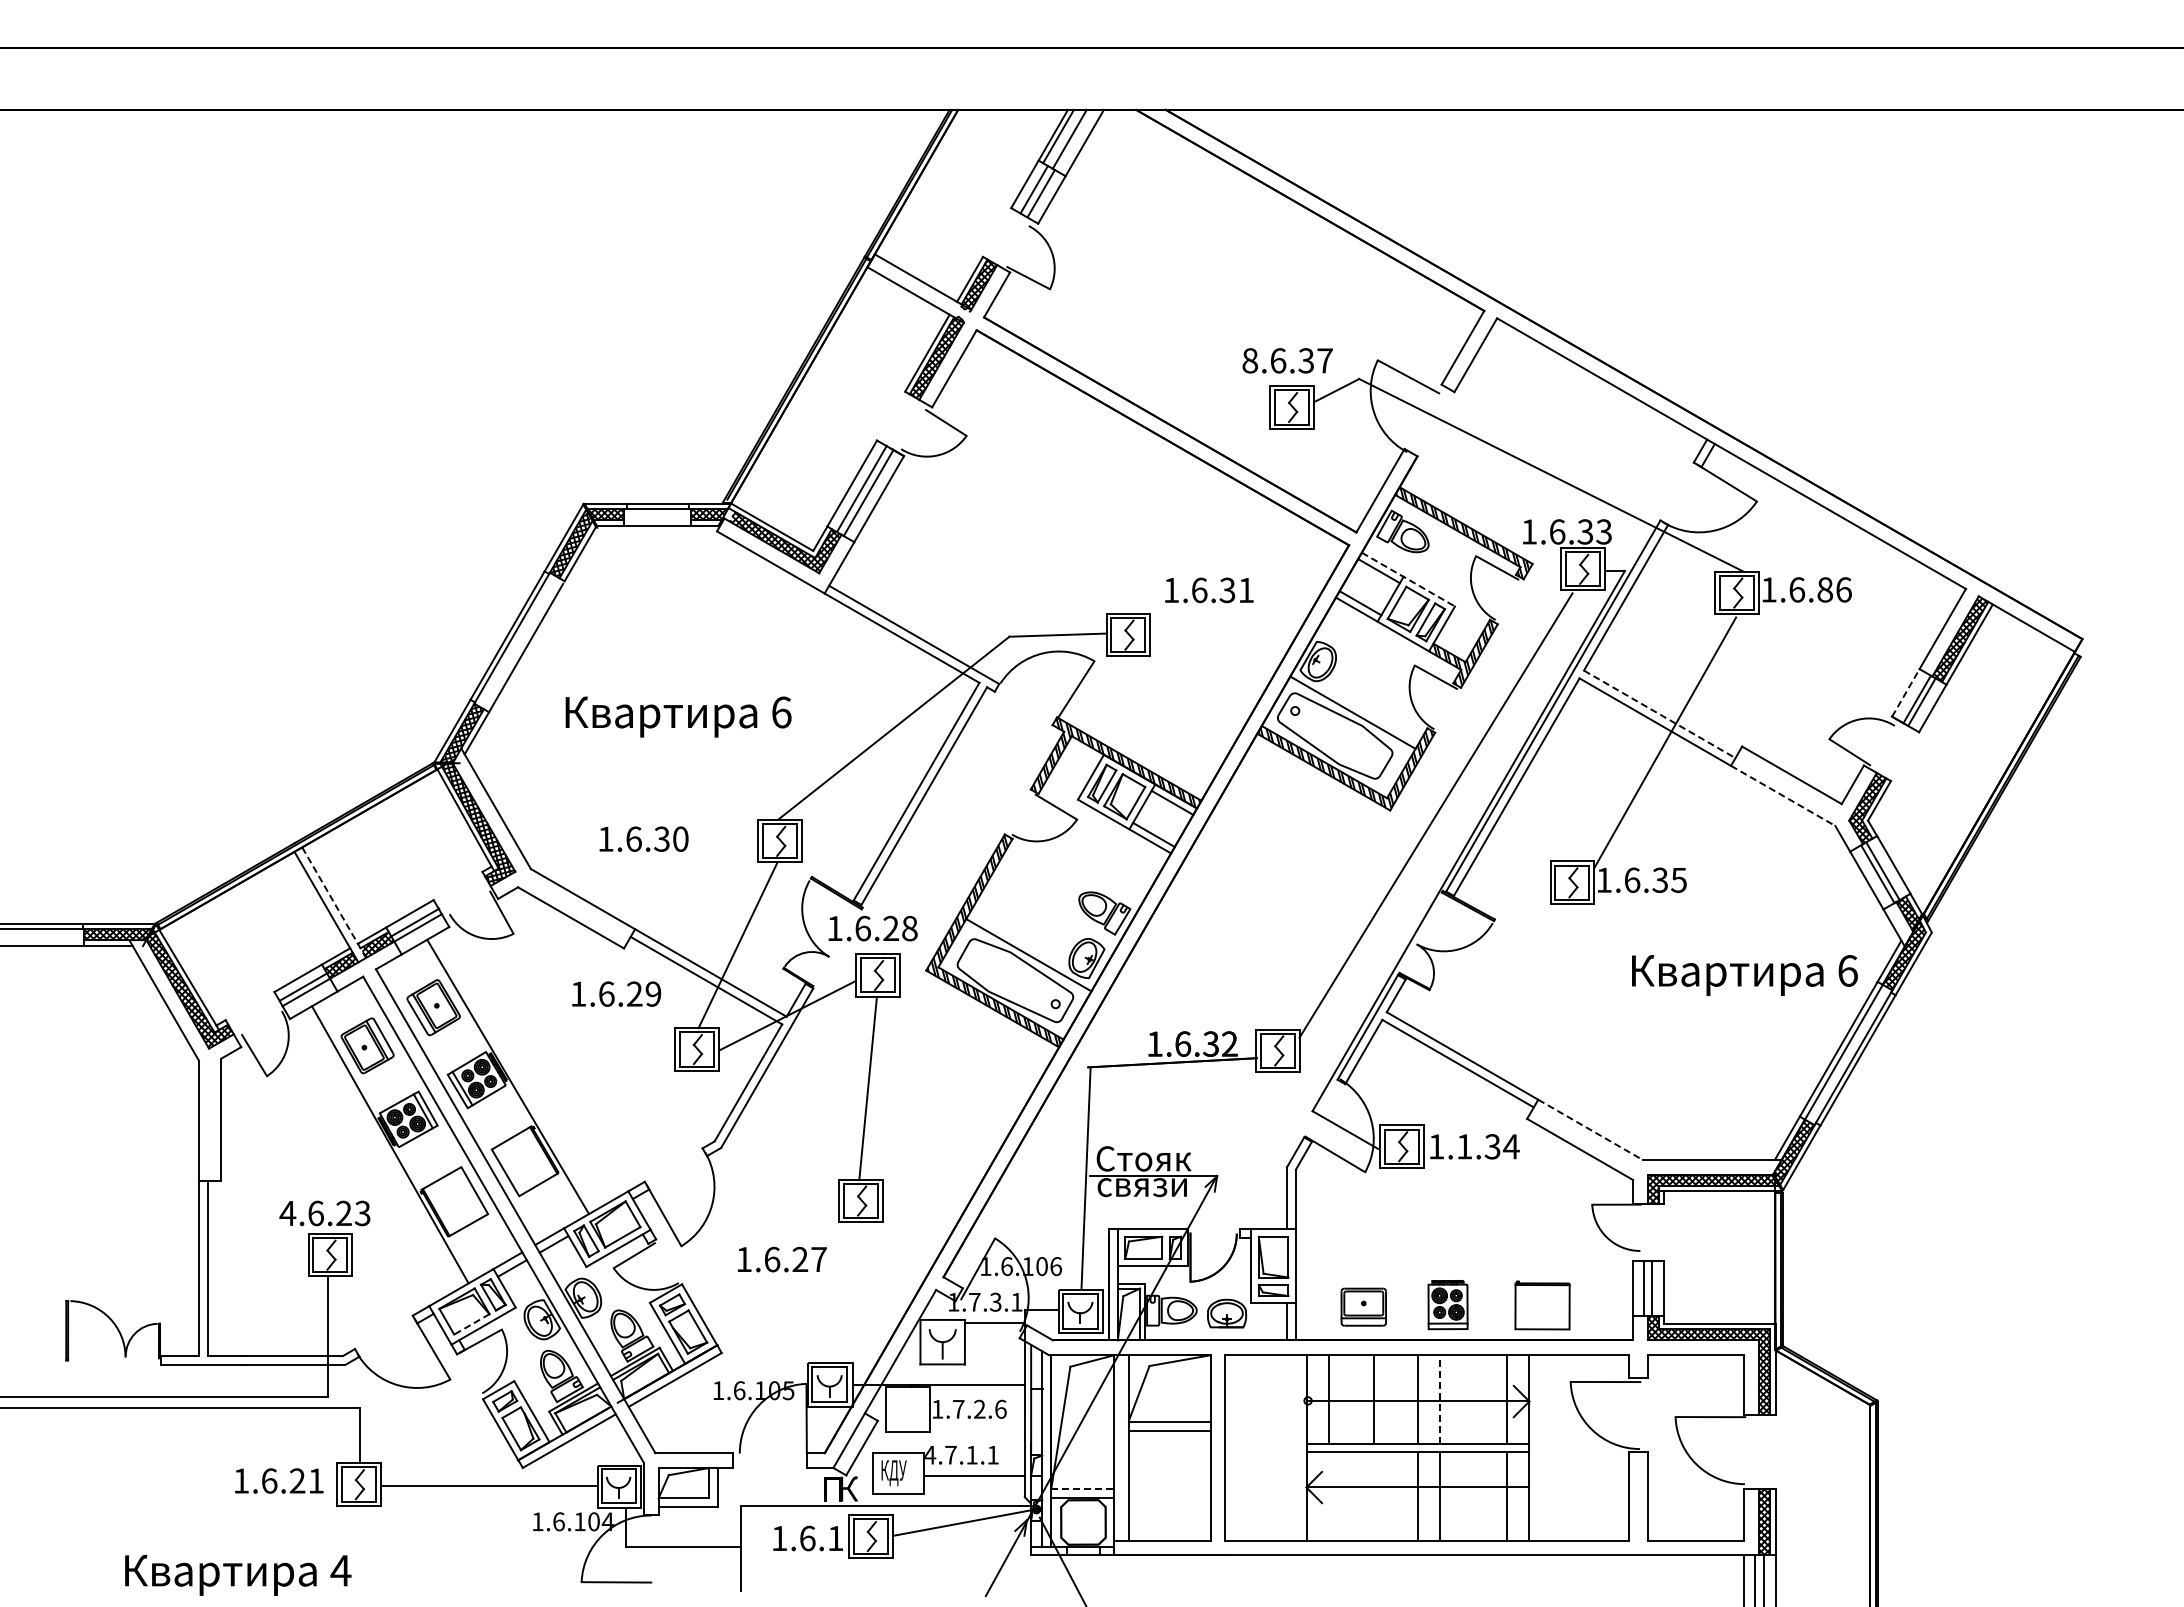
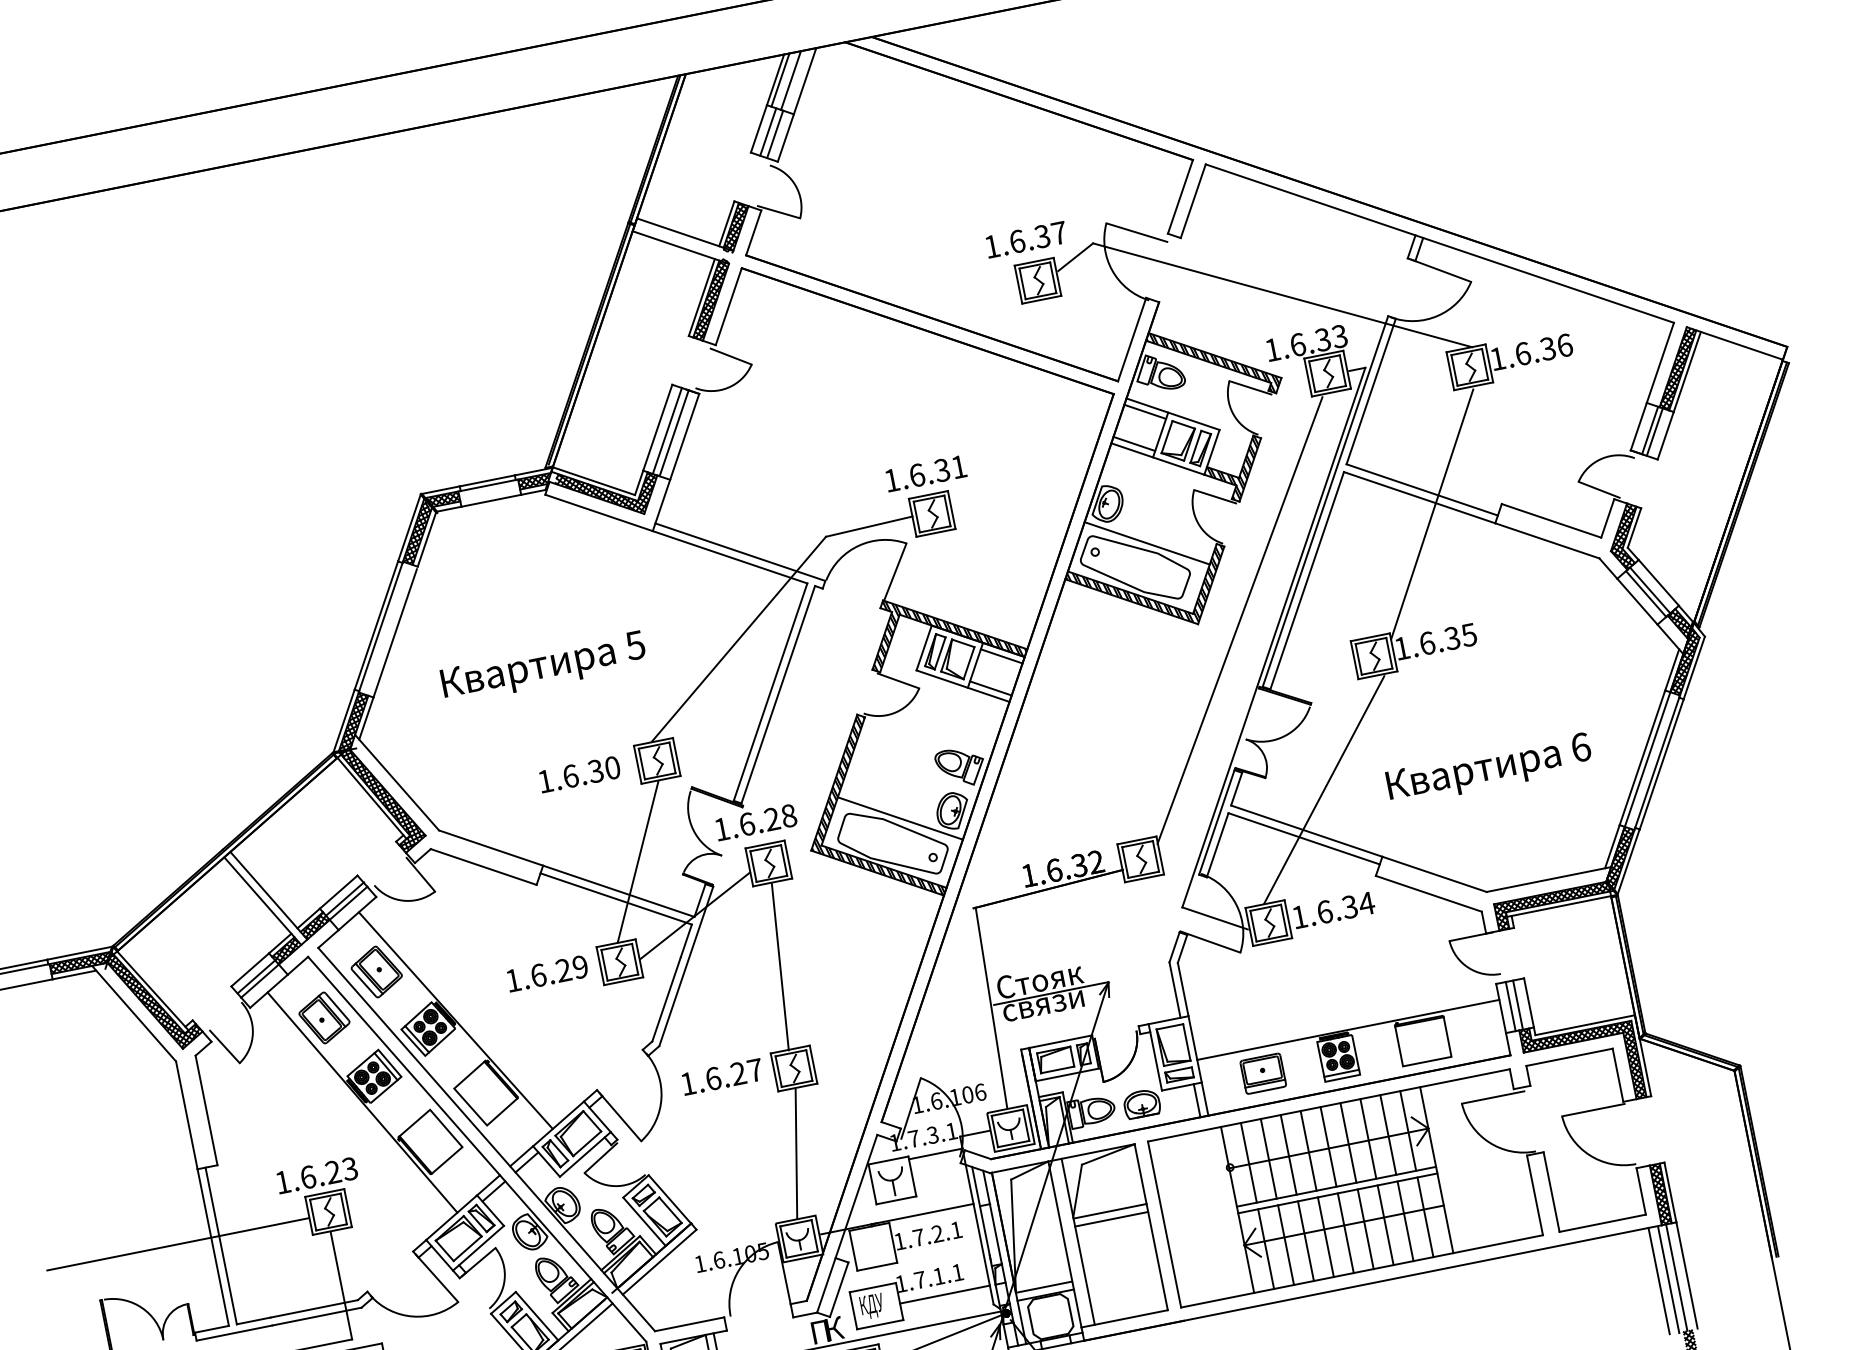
text: (1250, 360) -> (992, 246), 8.6.37 -> 1.6.37
line: (1408, 579) -> (1173, 414), dashed -> solid
text: (1825, 589) -> (1548, 348), 1.6.86 -> 1.6.36
text: (1209, 590) -> (926, 473), moved
line: (1906, 692) -> (1639, 426), dashed -> solid
text: (781, 712) -> (635, 645), 6 -> 5
line: (1660, 714) -> (1422, 489), dashed -> solid
line: (1783, 796) -> (1547, 541), dashed -> solid
text: (643, 838) -> (579, 773), moved
line: (334, 902) -> (269, 895), dashed -> solid
text: (1744, 975) -> (1489, 770), moved
text: (616, 993) -> (547, 973), moved
line: (1490, 1015) -> (1324, 789), added
line: (1590, 1130) -> (1434, 874), dashed -> solid
text: (1464, 1146) -> (1324, 911), 1.1.34 -> 1.6.34
text: (287, 1213) -> (282, 1182), 4.6.23 -> 1.6.23
line: (161, 1257) -> (177, 1244), added
text: (782, 1259) -> (722, 1076), moved
line: (1464, 1278) -> (1348, 1030), added
line: (845, 1293) -> (796, 1154), added
line: (471, 1324) -> (467, 1248), dashed -> solid
line: (1351, 1399) -> (1268, 1158), added
line: (1395, 1399) -> (1308, 1150), added
line: (1440, 1399) -> (1348, 1142), dashed -> solid
line: (1462, 1399) -> (1368, 1138), added
line: (1484, 1399) -> (1387, 1134), added
text: (1000, 1408) -> (956, 1229), 1.7.2.6 -> 1.7.2.1
text: (930, 1455) -> (901, 1284), 4.7.1.1 -> 1.7.1.1
line: (1083, 1489) -> (1044, 1287), dashed -> solid
line: (1329, 1495) -> (1266, 1248), added
line: (1351, 1495) -> (1285, 1244), added
line: (1373, 1495) -> (1305, 1240), added
line: (1395, 1495) -> (1325, 1236), added
line: (1462, 1495) -> (1385, 1224), added
line: (1484, 1495) -> (1405, 1220), added

